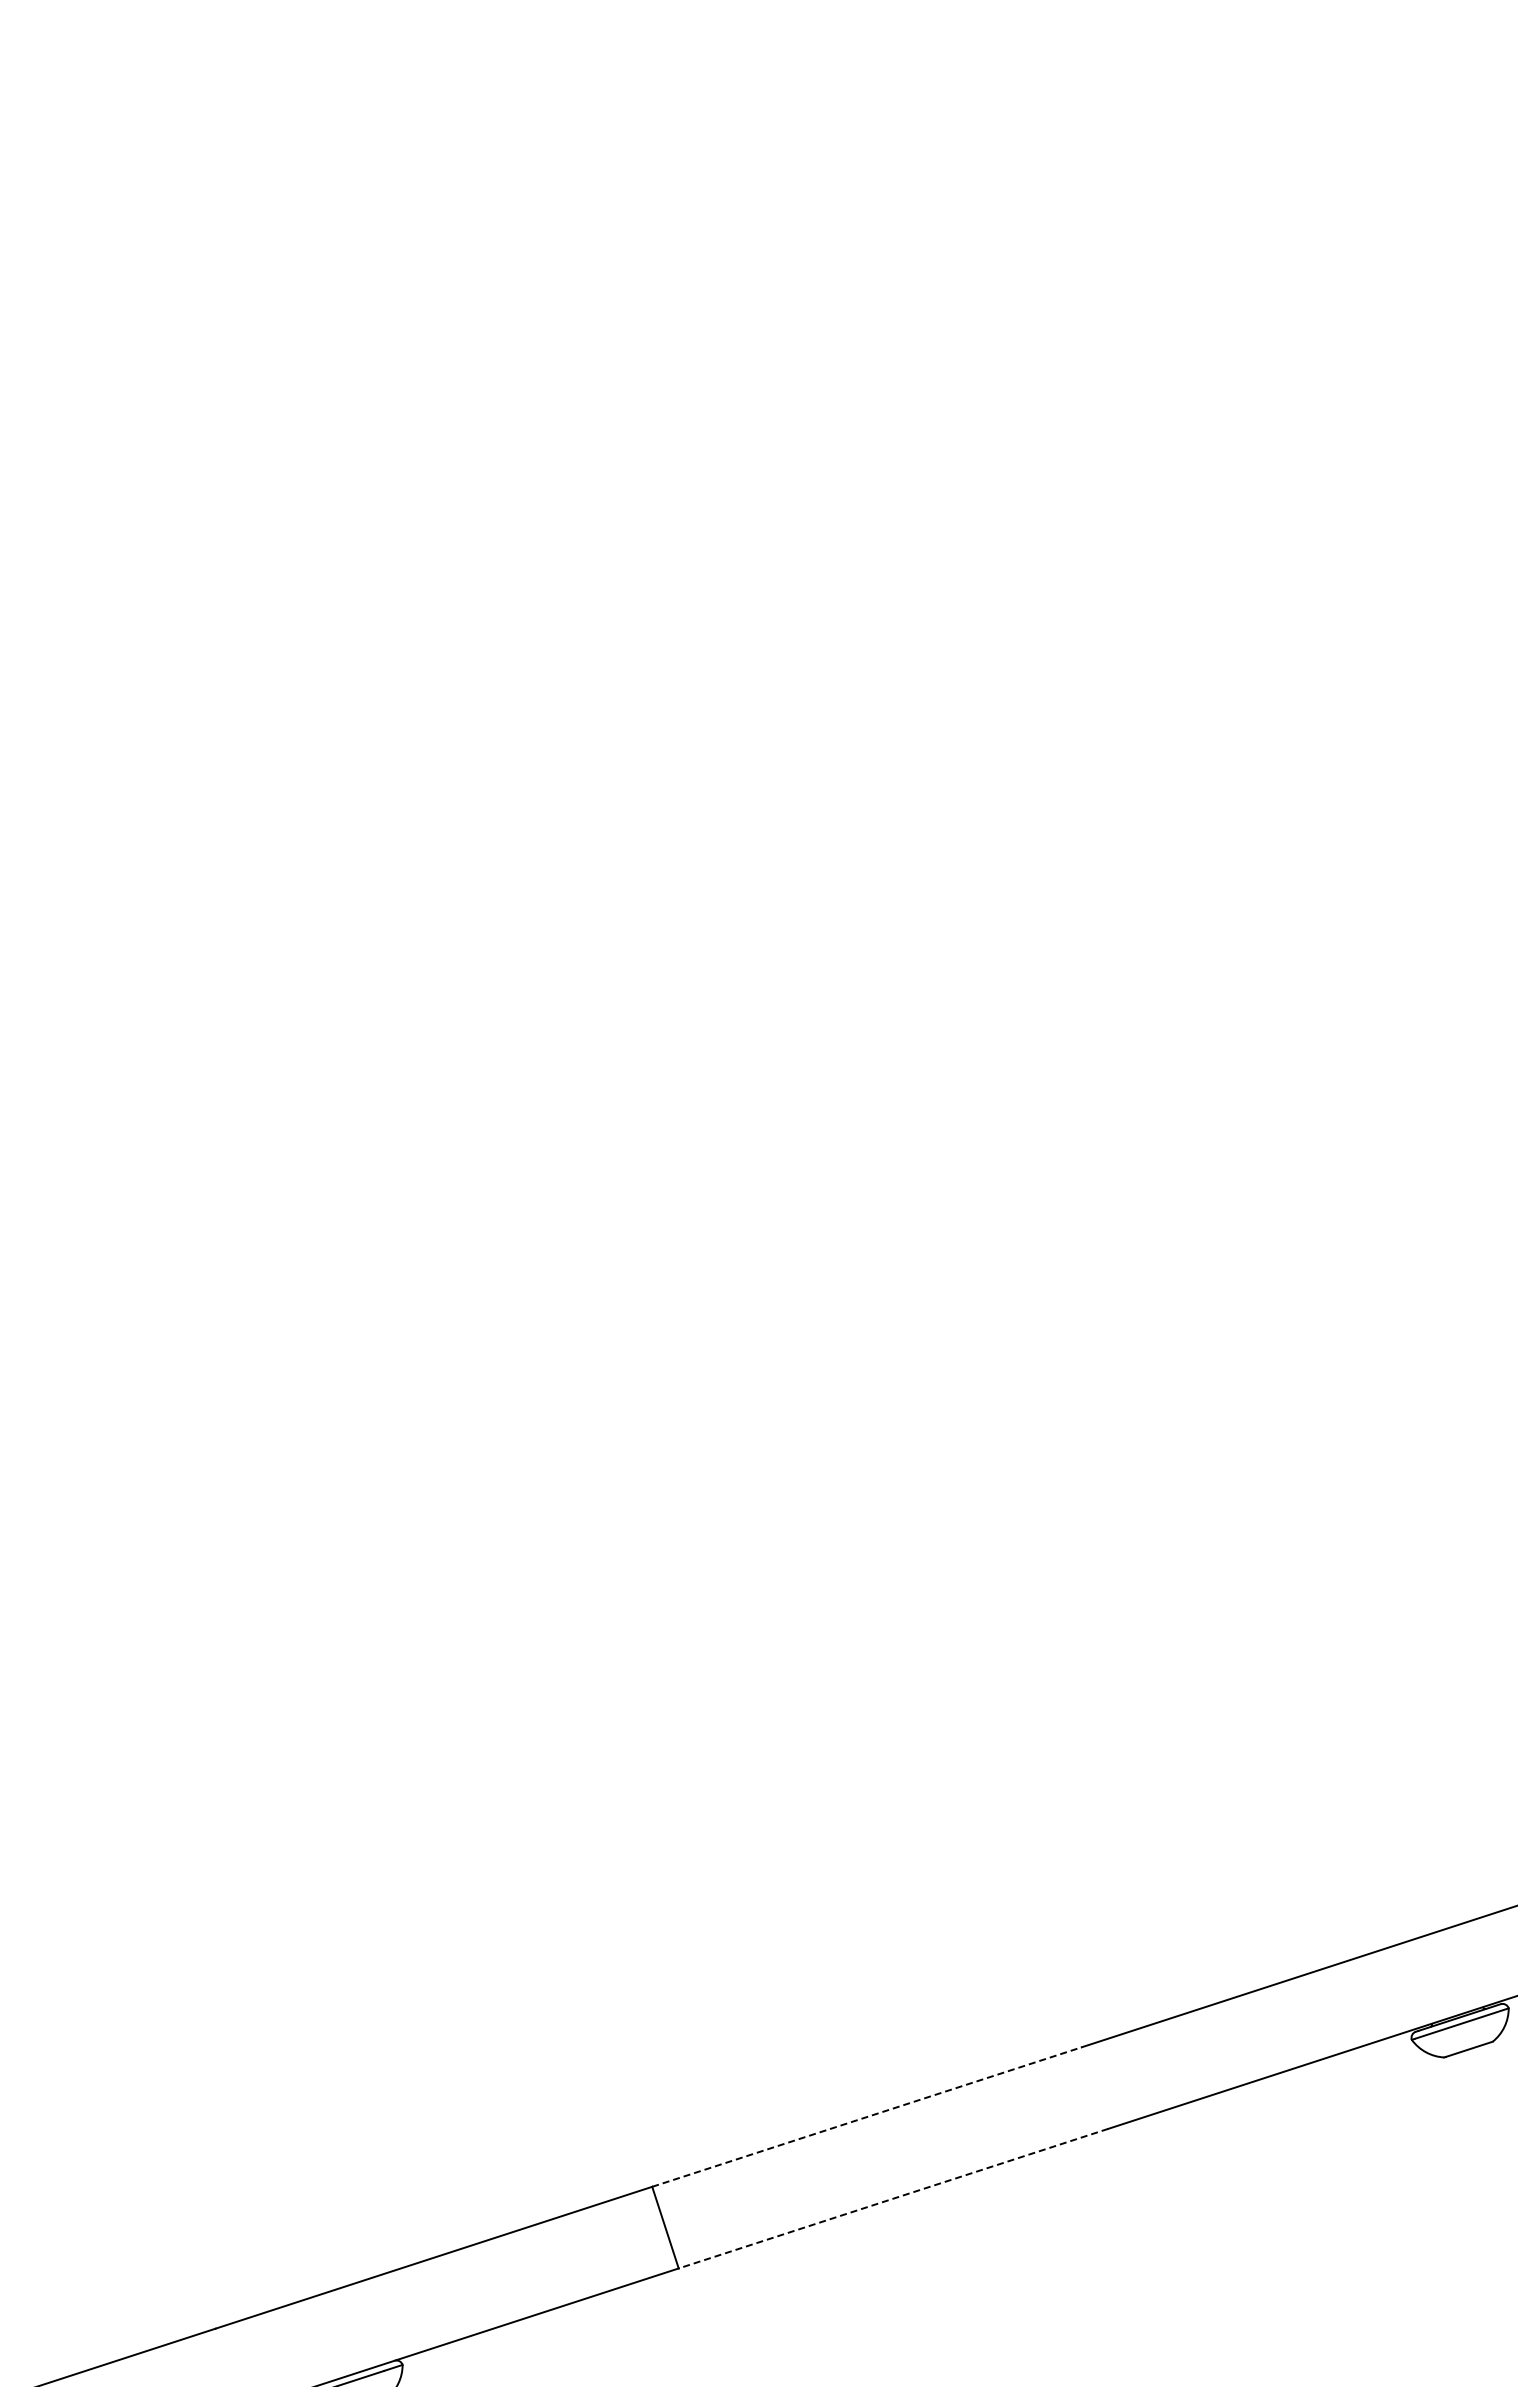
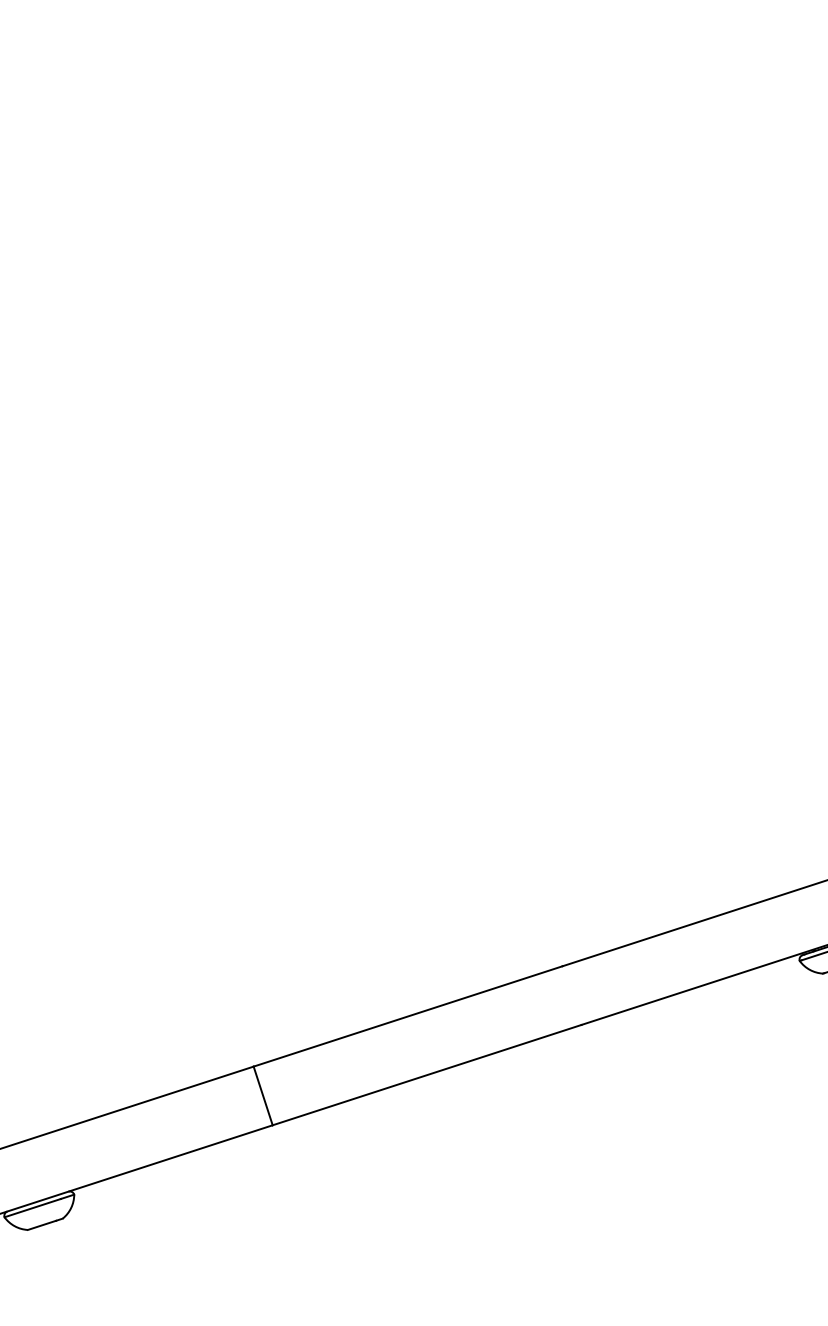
line: (867, 2117) -> (408, 1016), dashed -> solid
line: (893, 2198) -> (427, 1075), dashed -> solid

